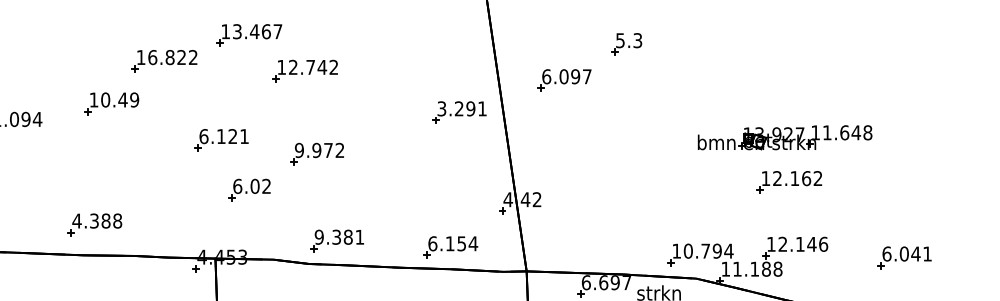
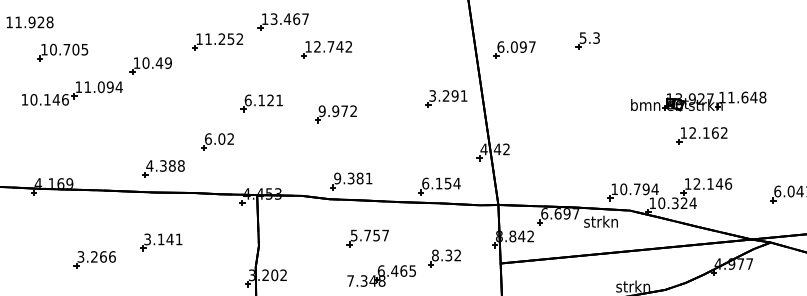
part: (626, 43) -> (587, 40), moved
text: (166, 57) -> (219, 39), 16.822 -> 11.252
part: (564, 79) -> (514, 49), moved
part: (111, 103) -> (150, 65), moved
part: (459, 112) -> (446, 98), moved
part: (249, 189) -> (217, 141), moved
text: (757, 269) -> (677, 203), 11.188 -> 10.324

